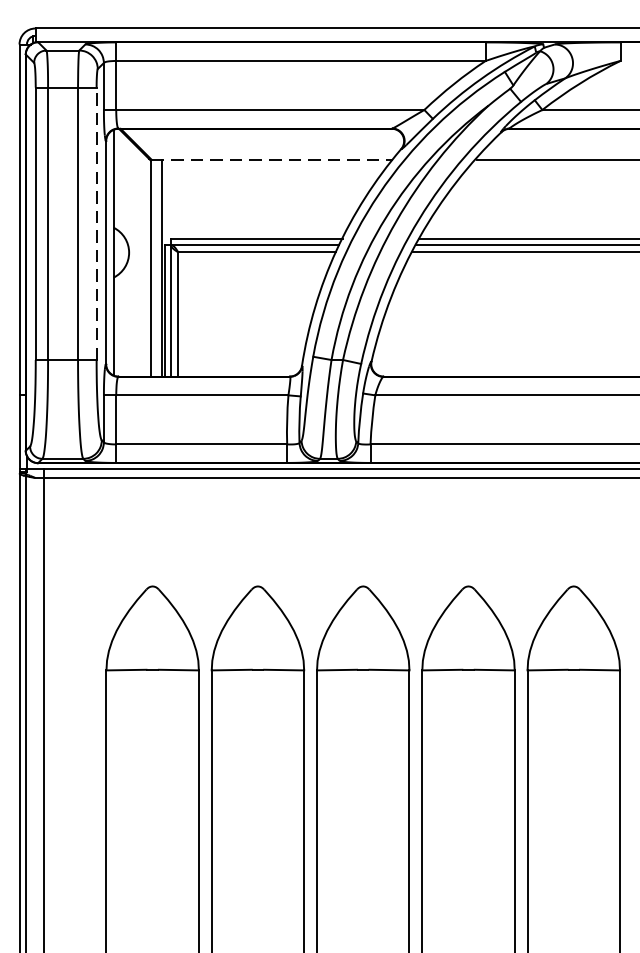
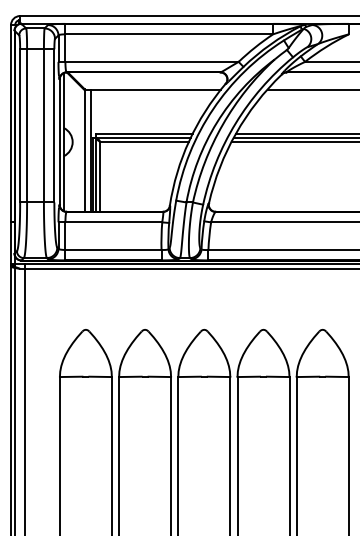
line: (272, 159) -> (153, 89), dashed -> solid
line: (96, 223) -> (54, 125), dashed -> solid

